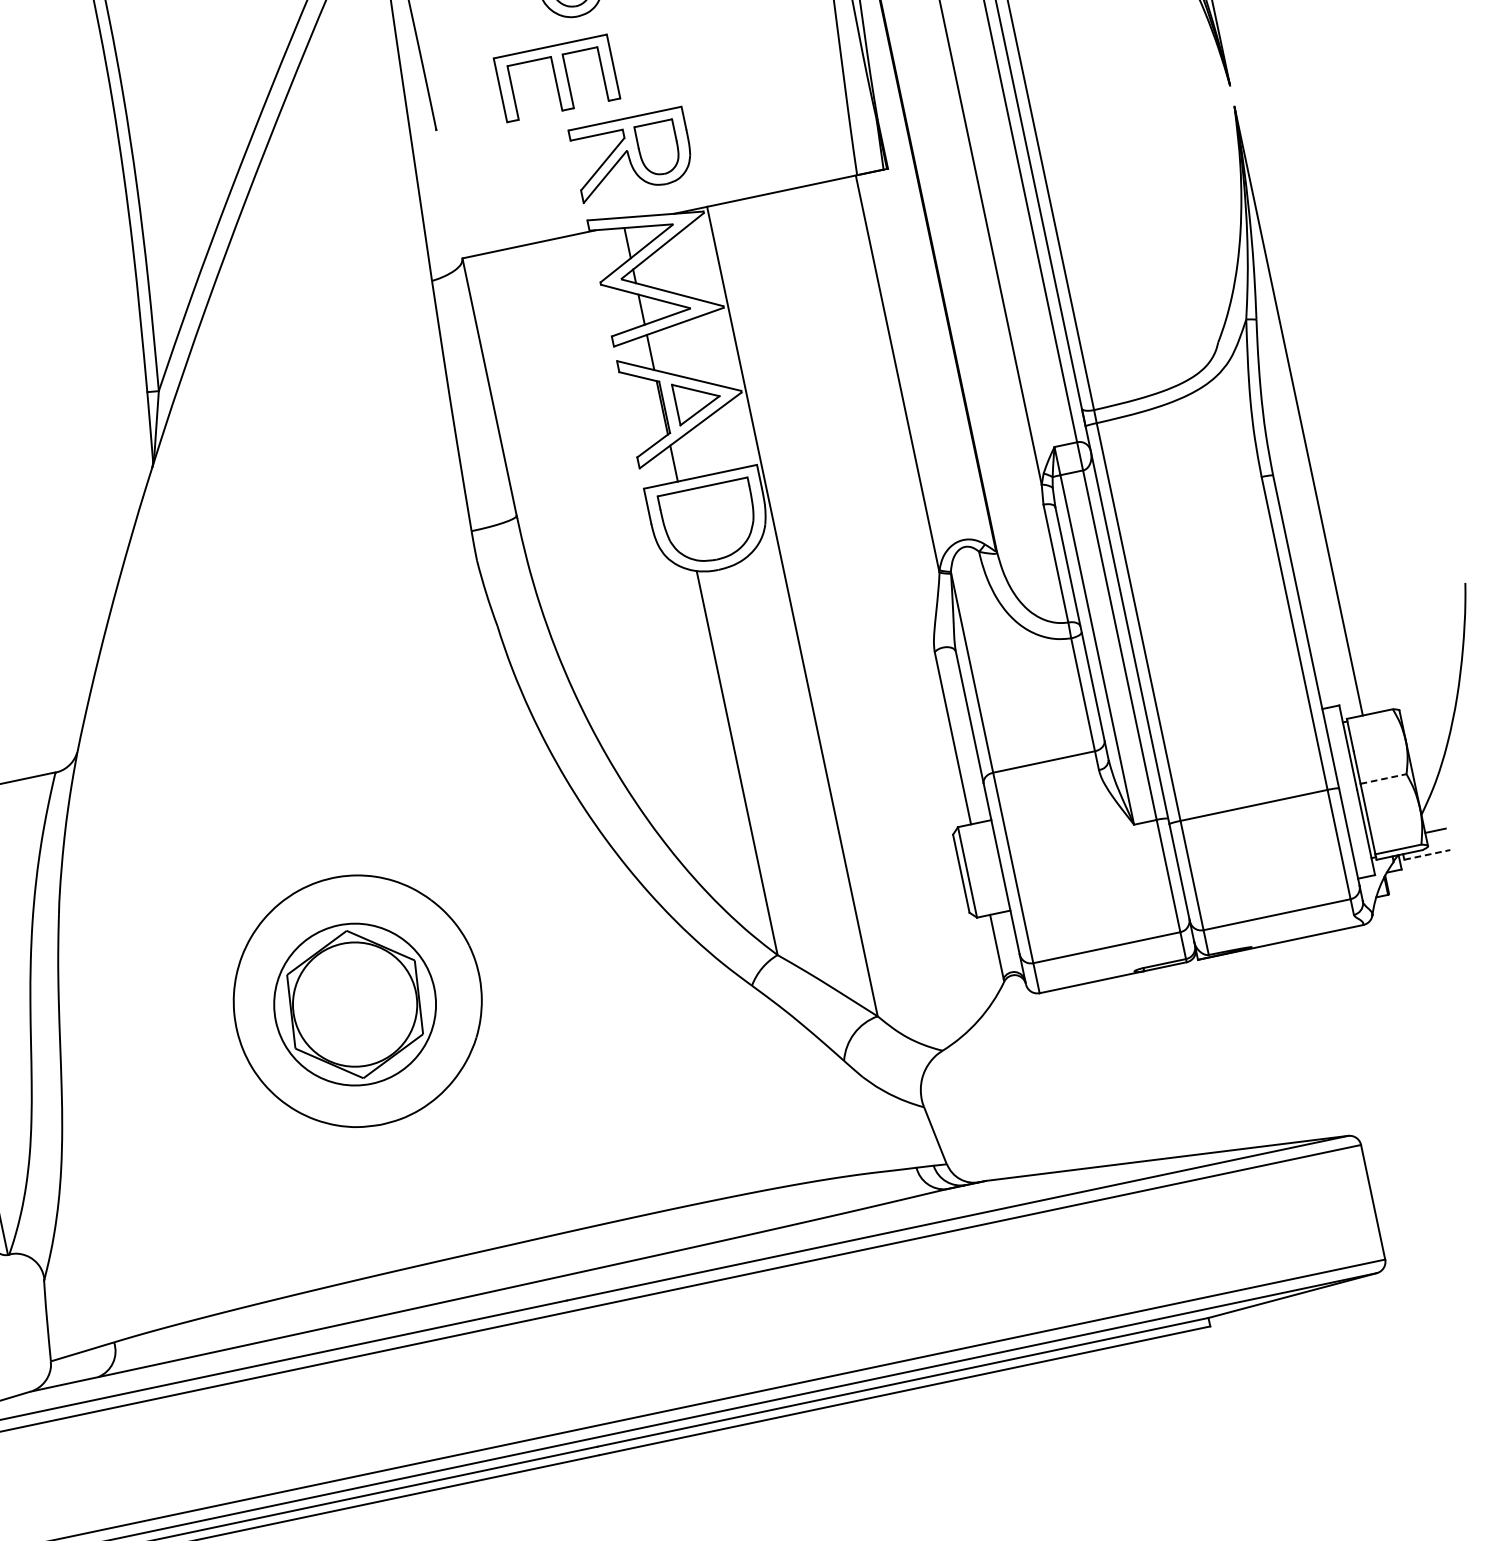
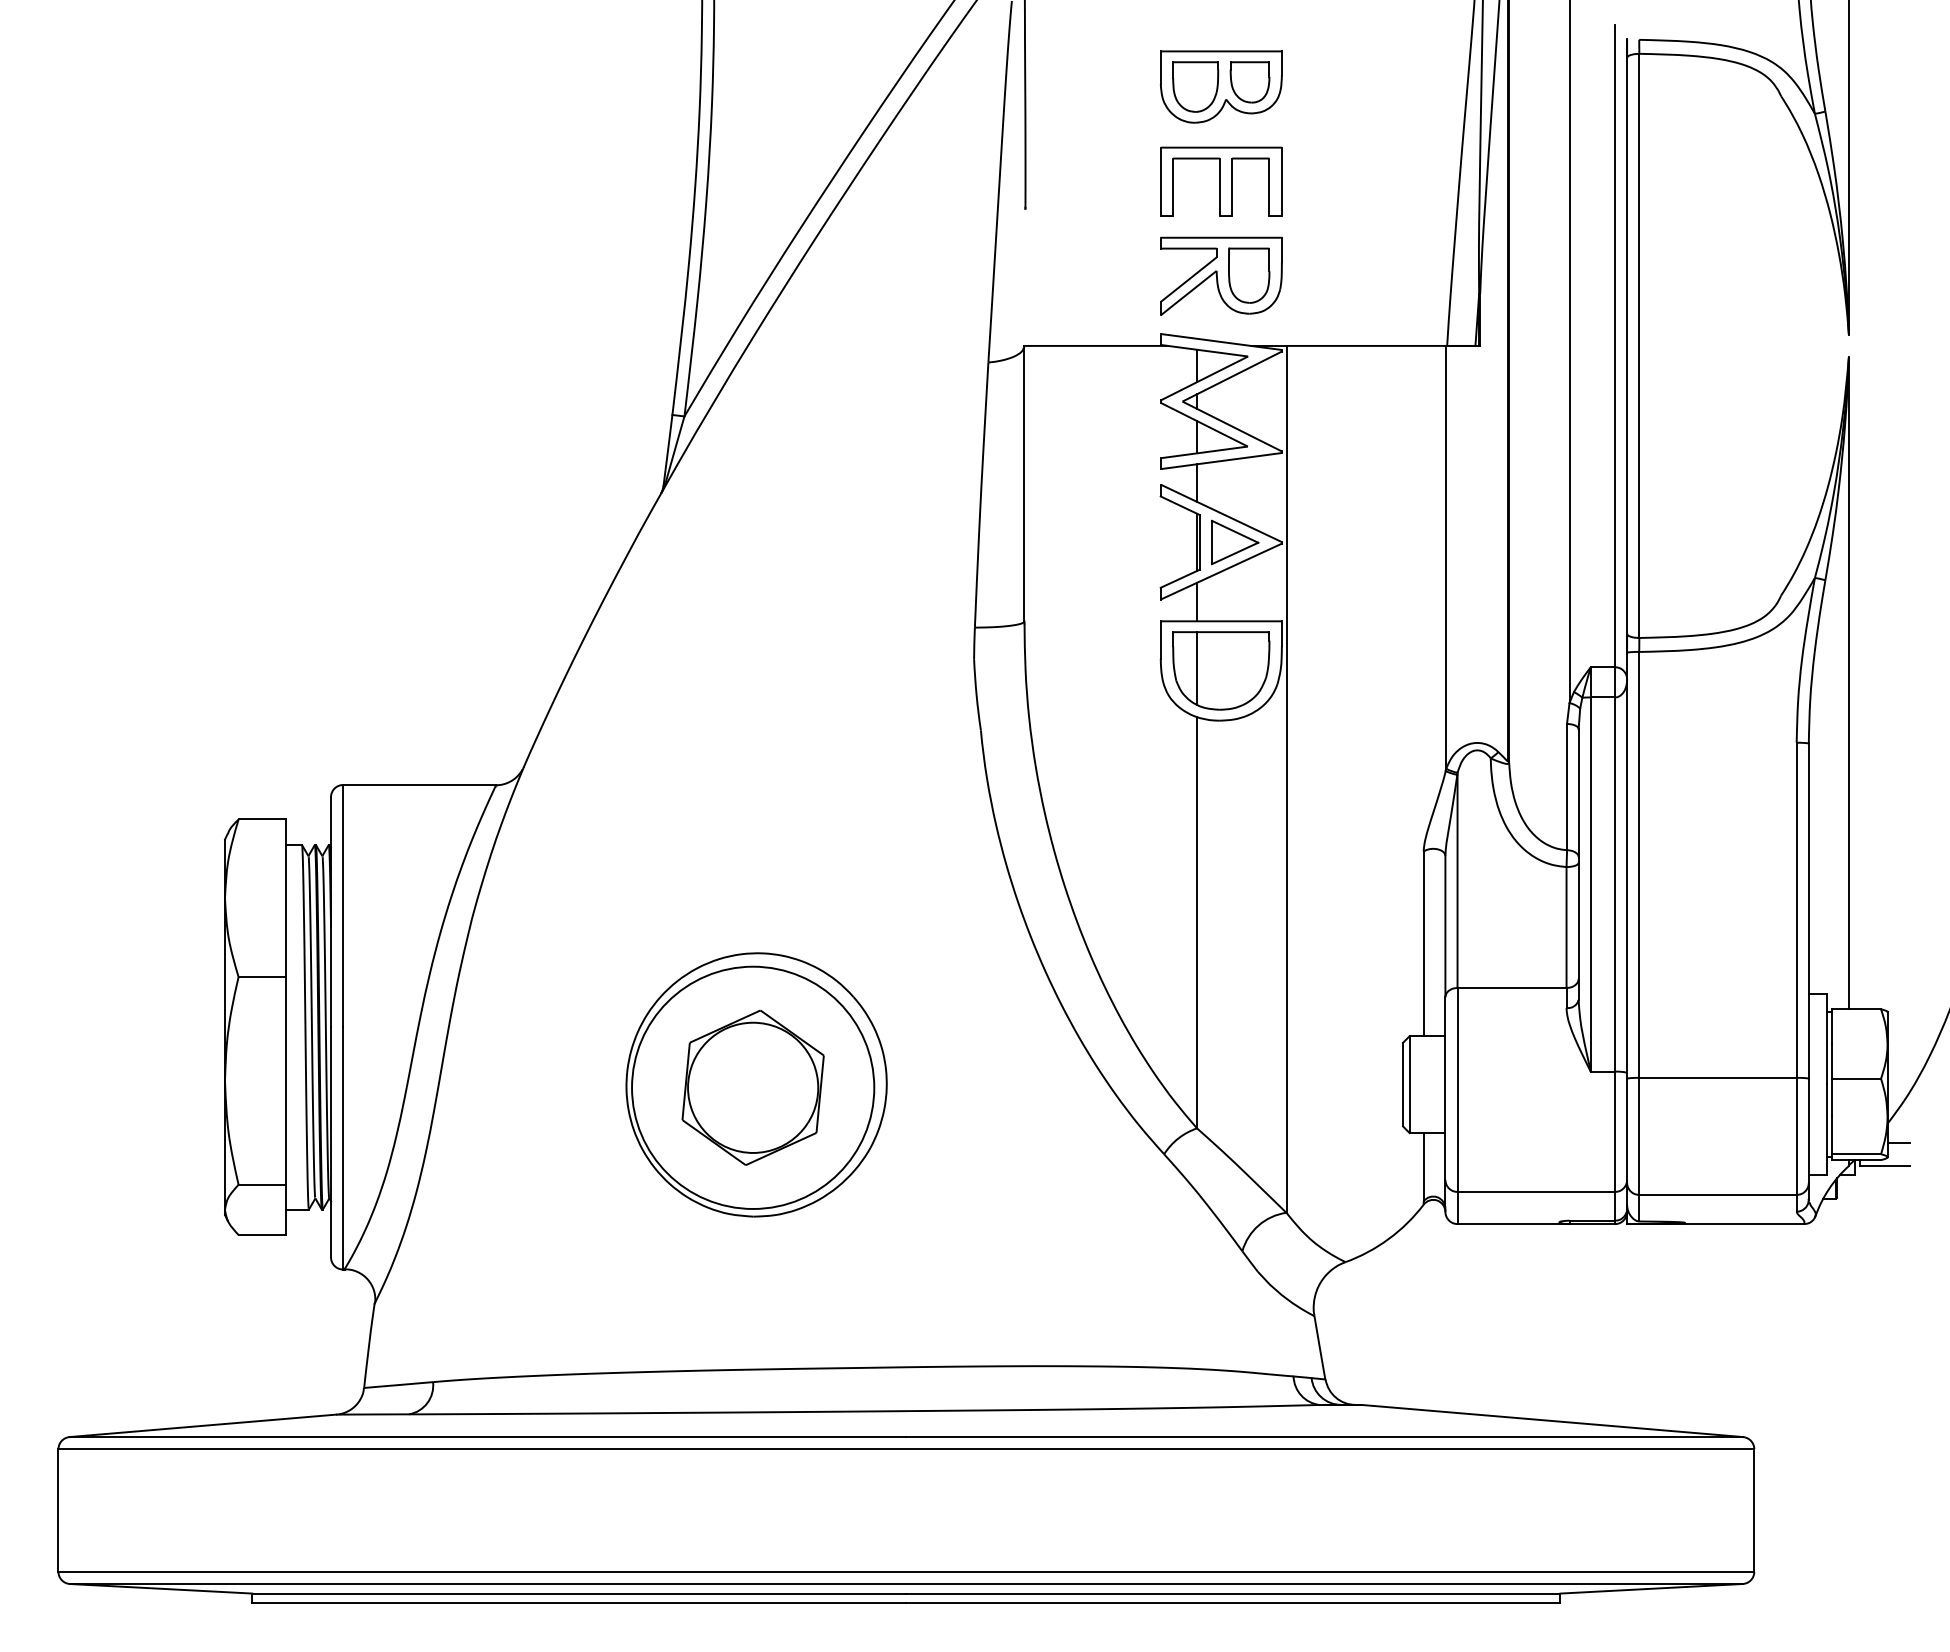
part: (557, 78) -> (1221, 181), moved
line: (687, 525) -> (1197, 668), added
line: (1383, 778) -> (1856, 1078), dashed -> solid
line: (1427, 855) -> (1884, 1166), dashed -> solid
circle: (355, 1004) -> (753, 1087), size x1.43

